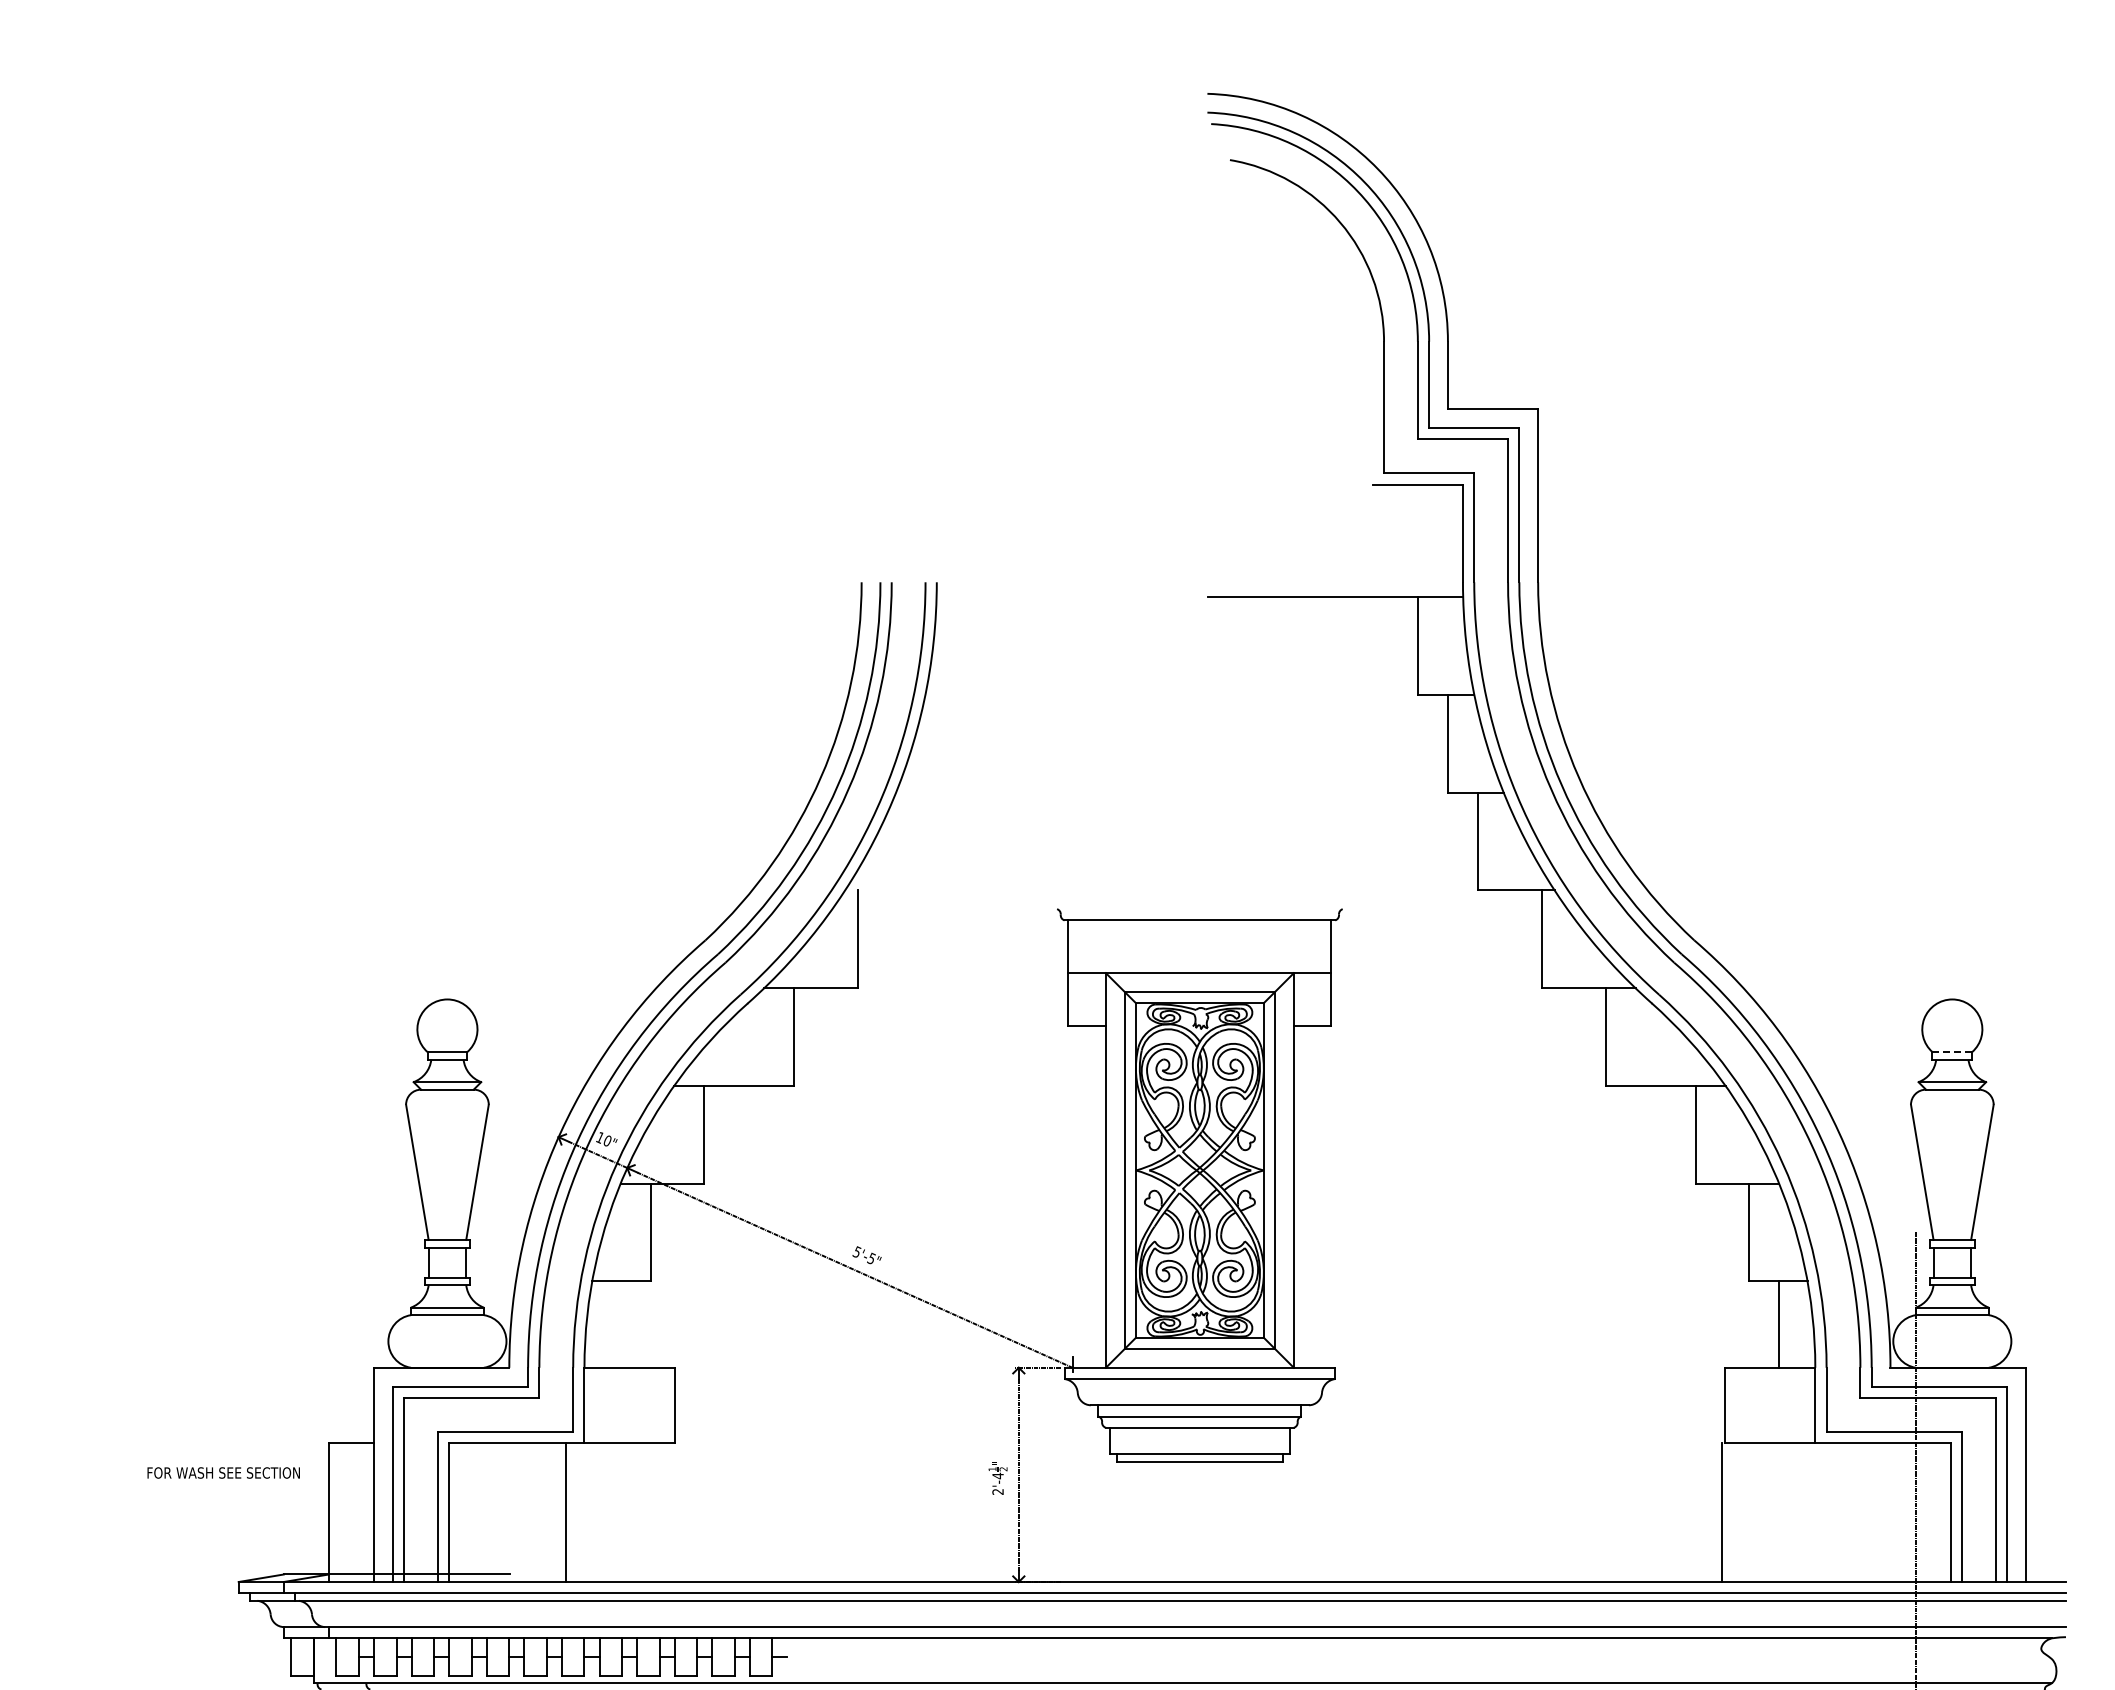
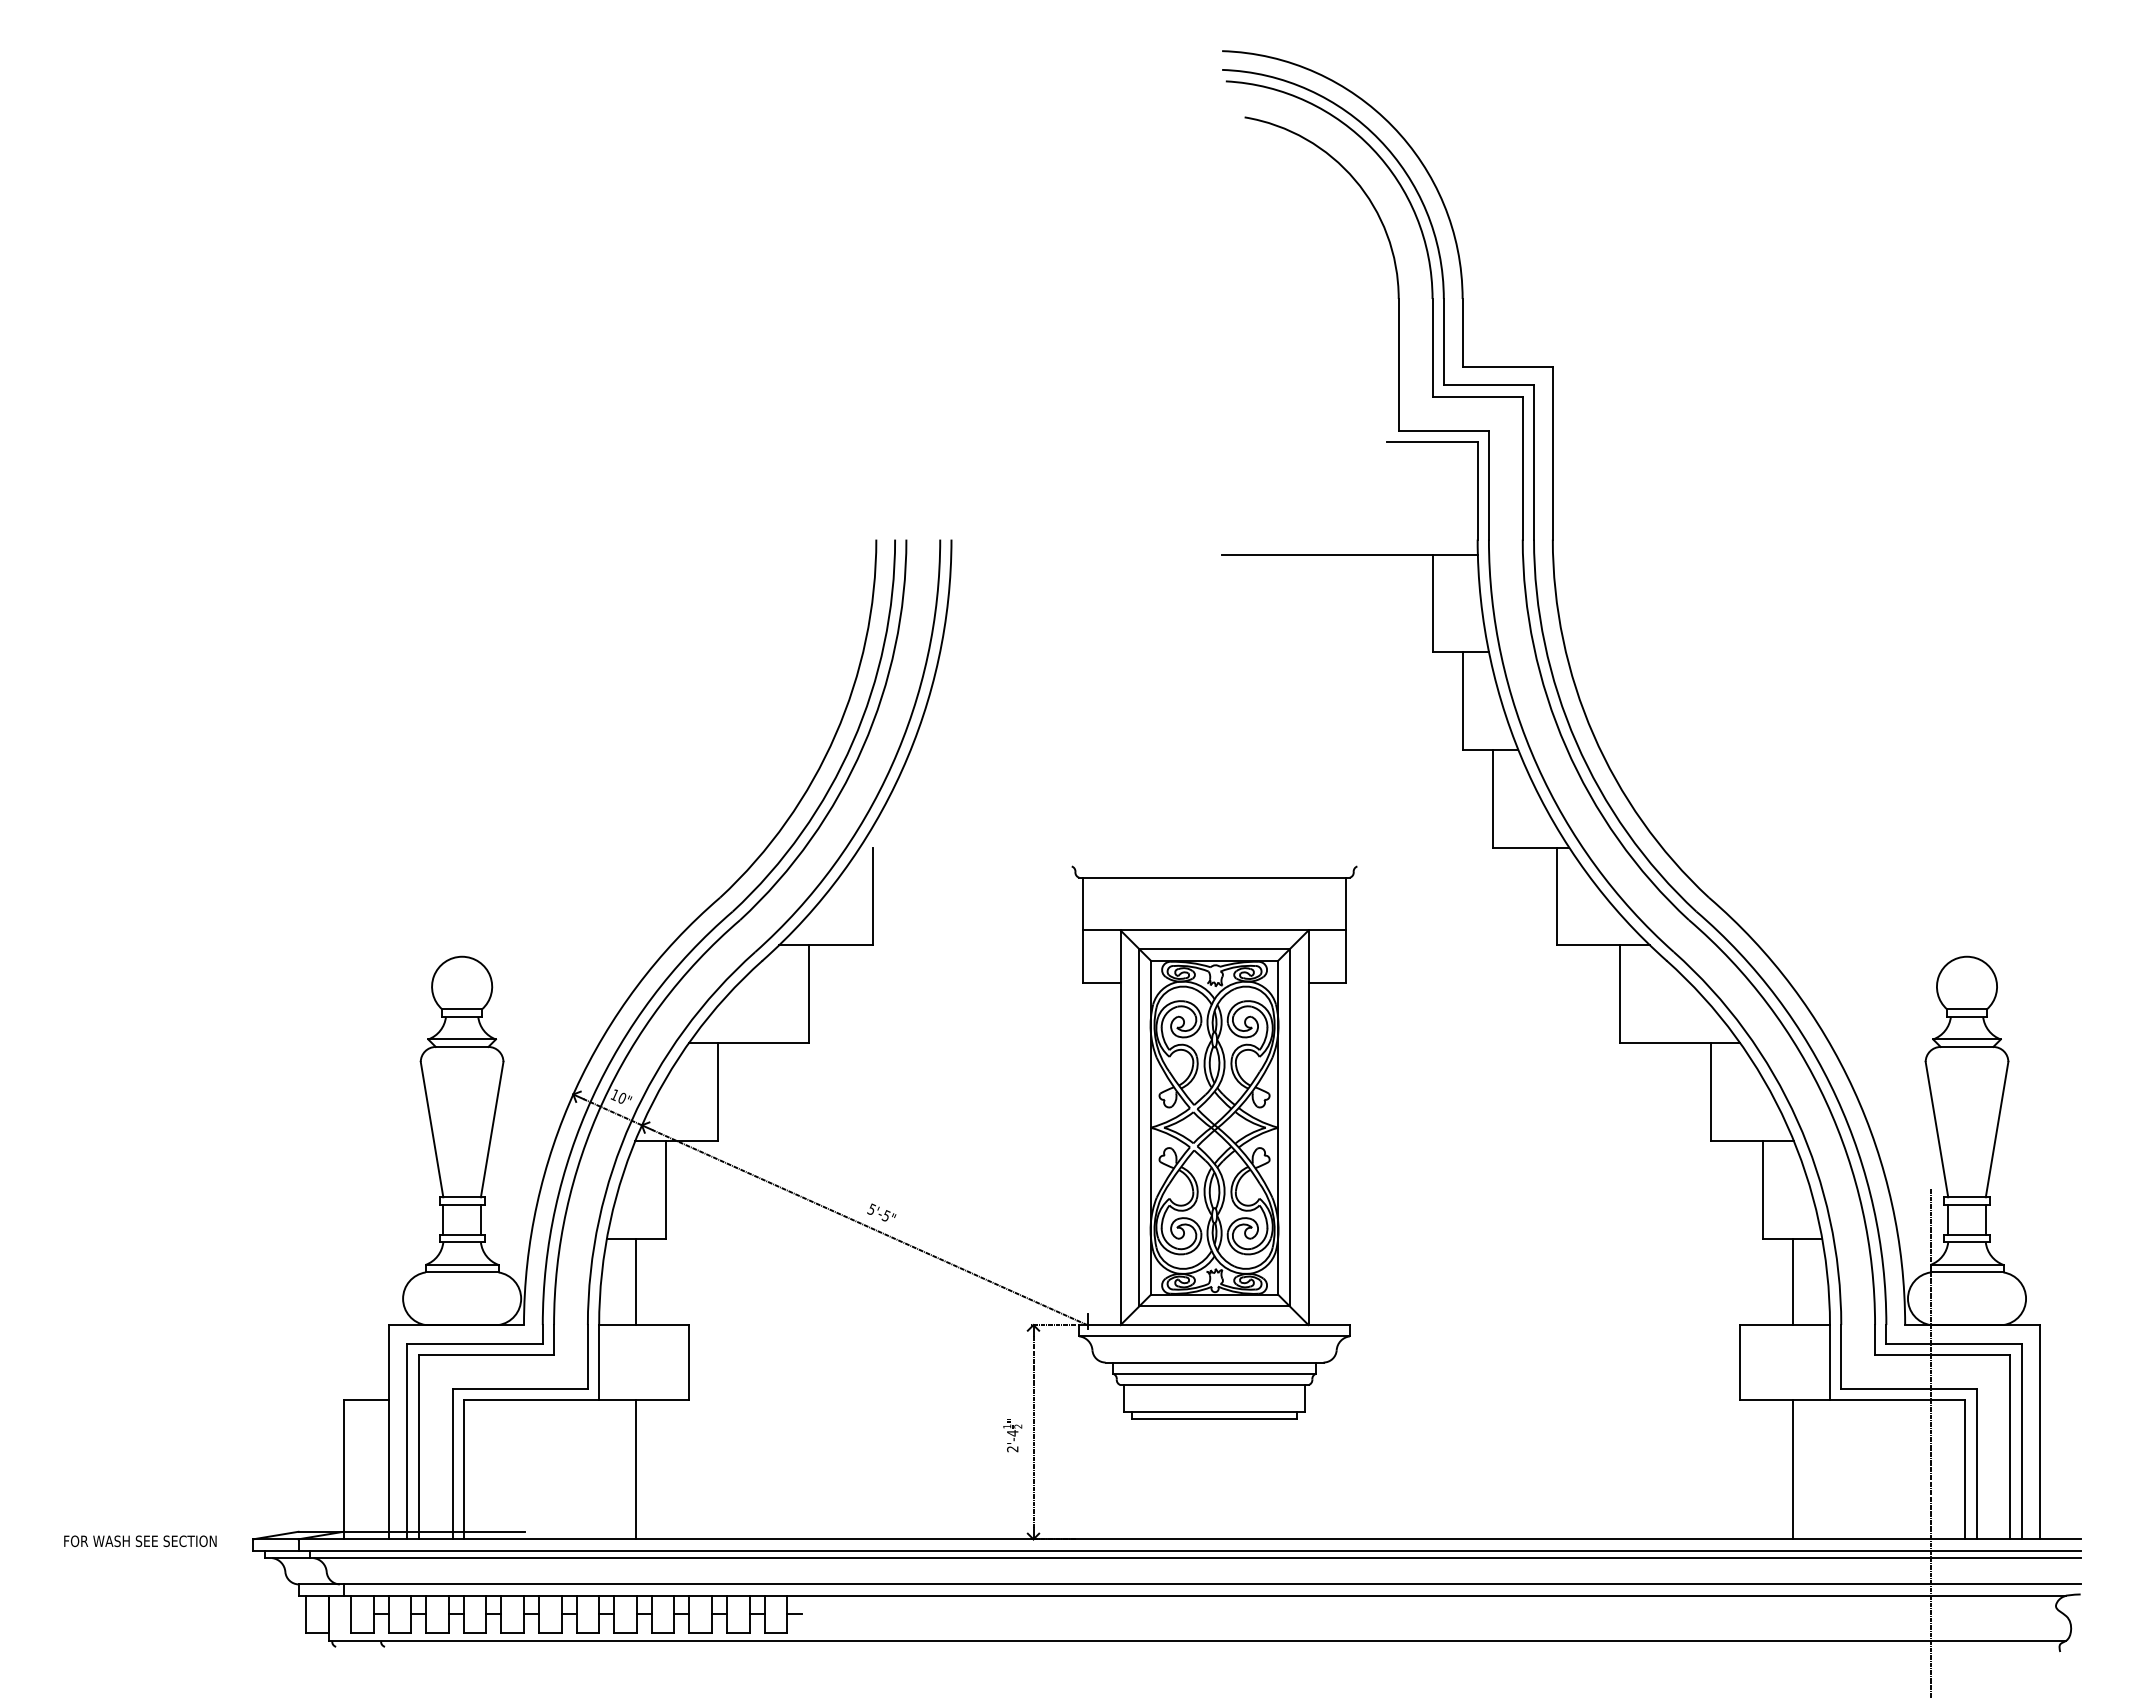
line: (1952, 1052) -> (1967, 1009), dashed -> solid
line: (620, 1324) -> (635, 1281), added
text: (223, 1473) -> (140, 1541), moved
line: (565, 1512) -> (635, 1469), moved
line: (1721, 1512) -> (1793, 1469), moved

